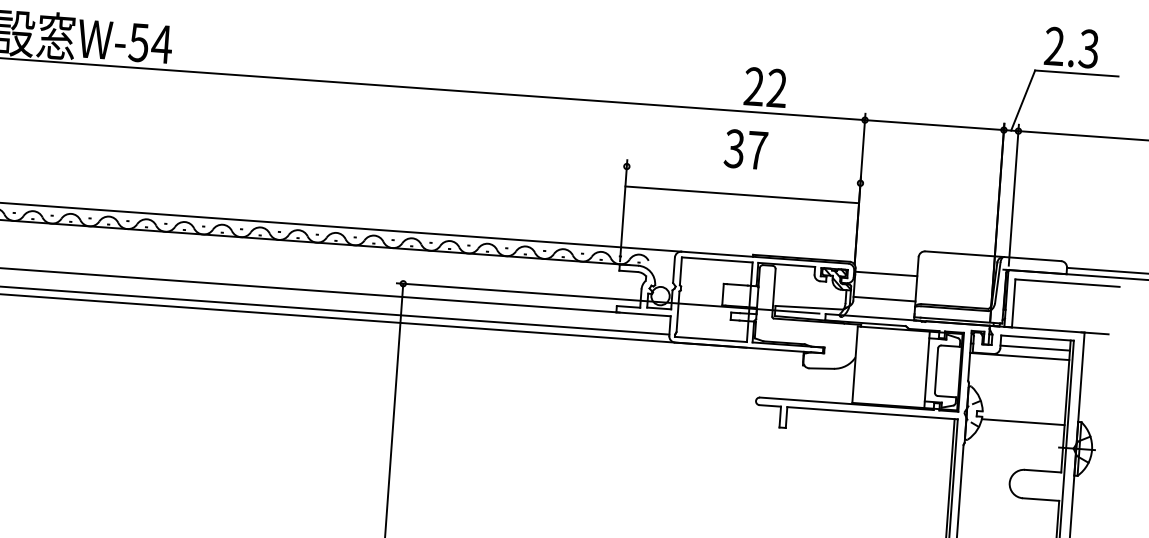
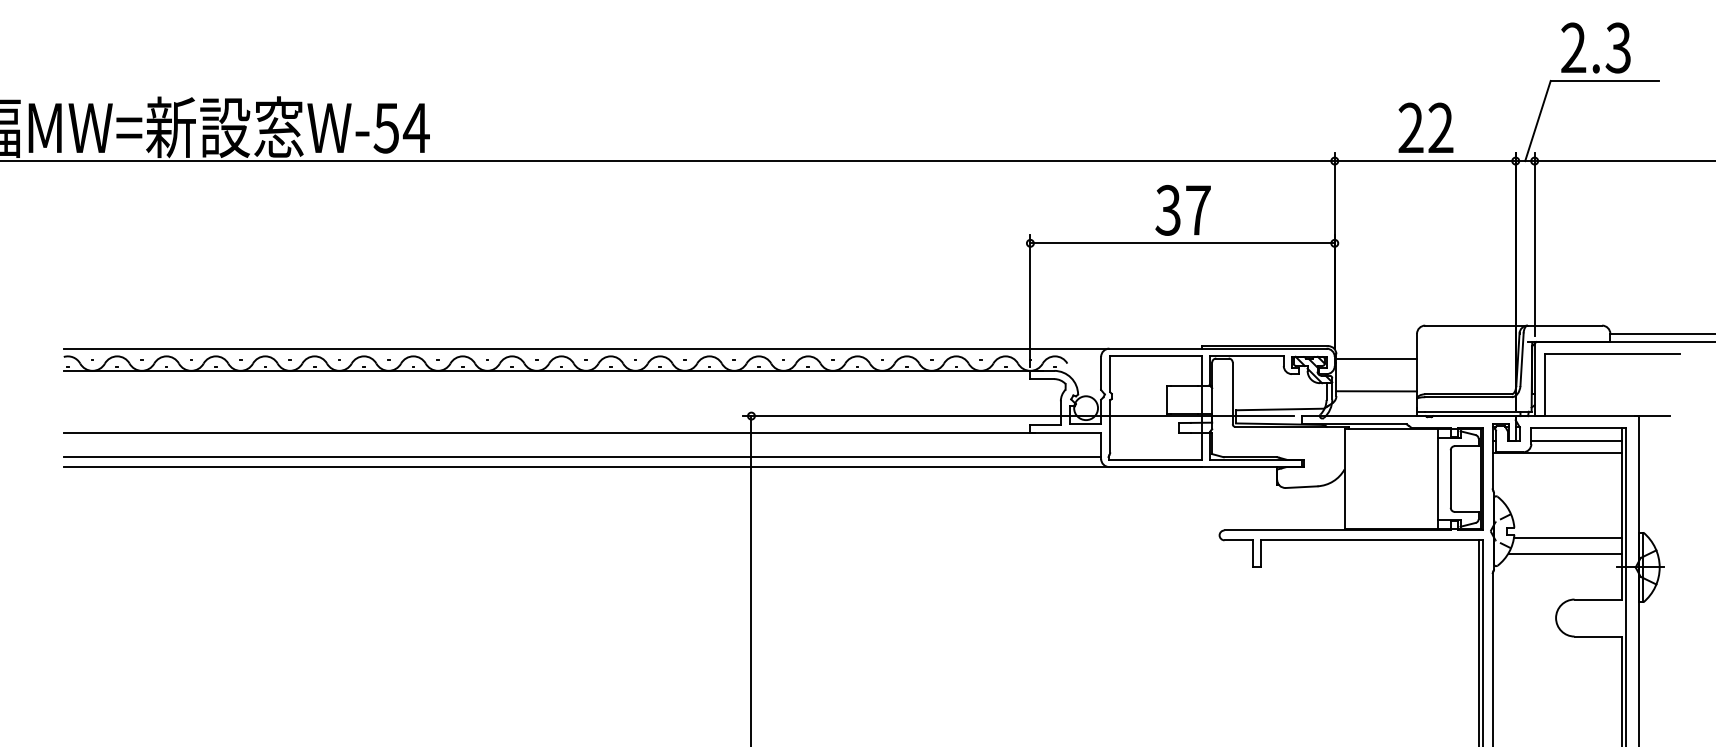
text: (765, 87) -> (1425, 127), moved
line: (742, 194) -> (1182, 243), moved
line: (1020, 434) -> (1565, 553), added

